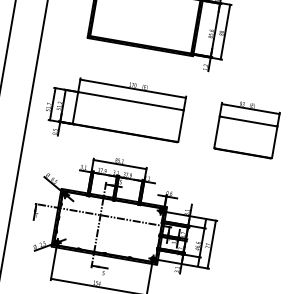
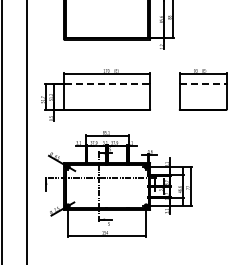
line: (131, 100) -> (107, 83), solid -> dashed
line: (249, 121) -> (203, 83), solid -> dashed

